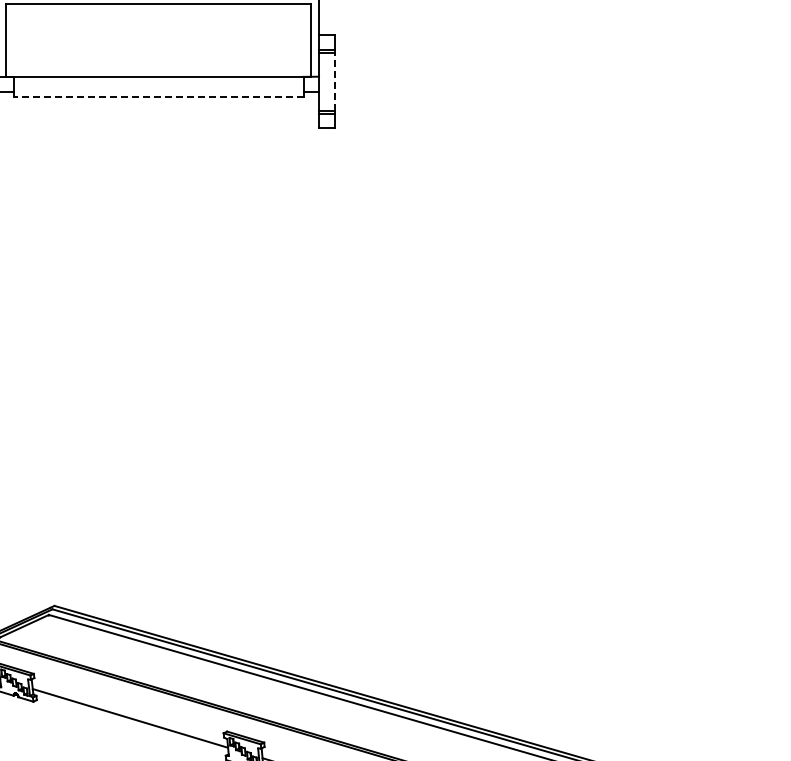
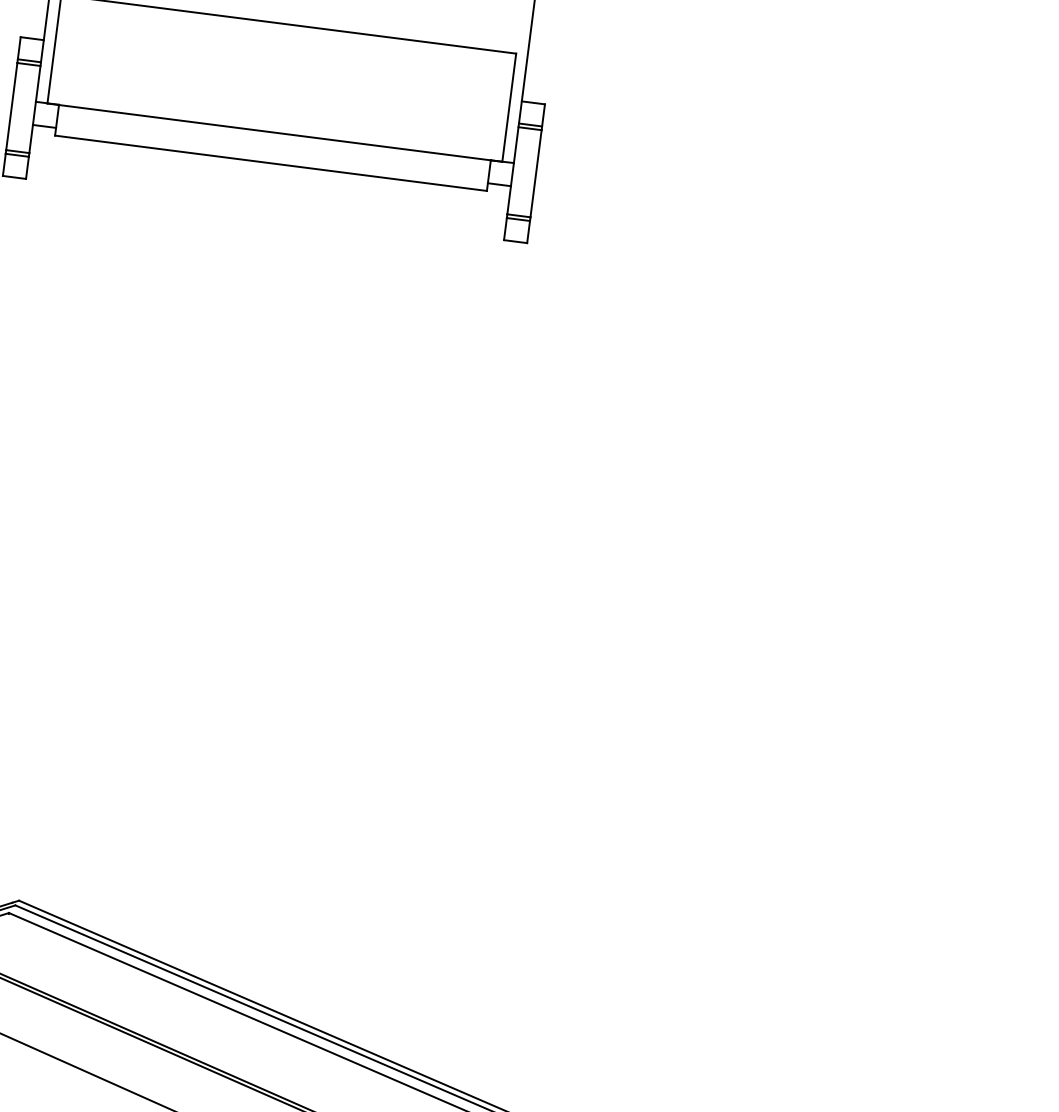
line: (334, 81) -> (535, 173), dashed -> solid
line: (158, 97) -> (270, 163), dashed -> solid

